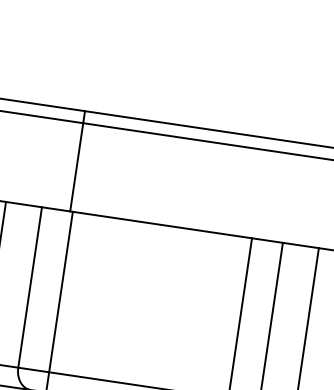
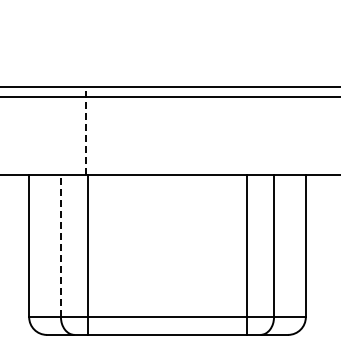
line: (77, 160) -> (85, 130), solid -> dashed
line: (29, 287) -> (60, 246), solid -> dashed

